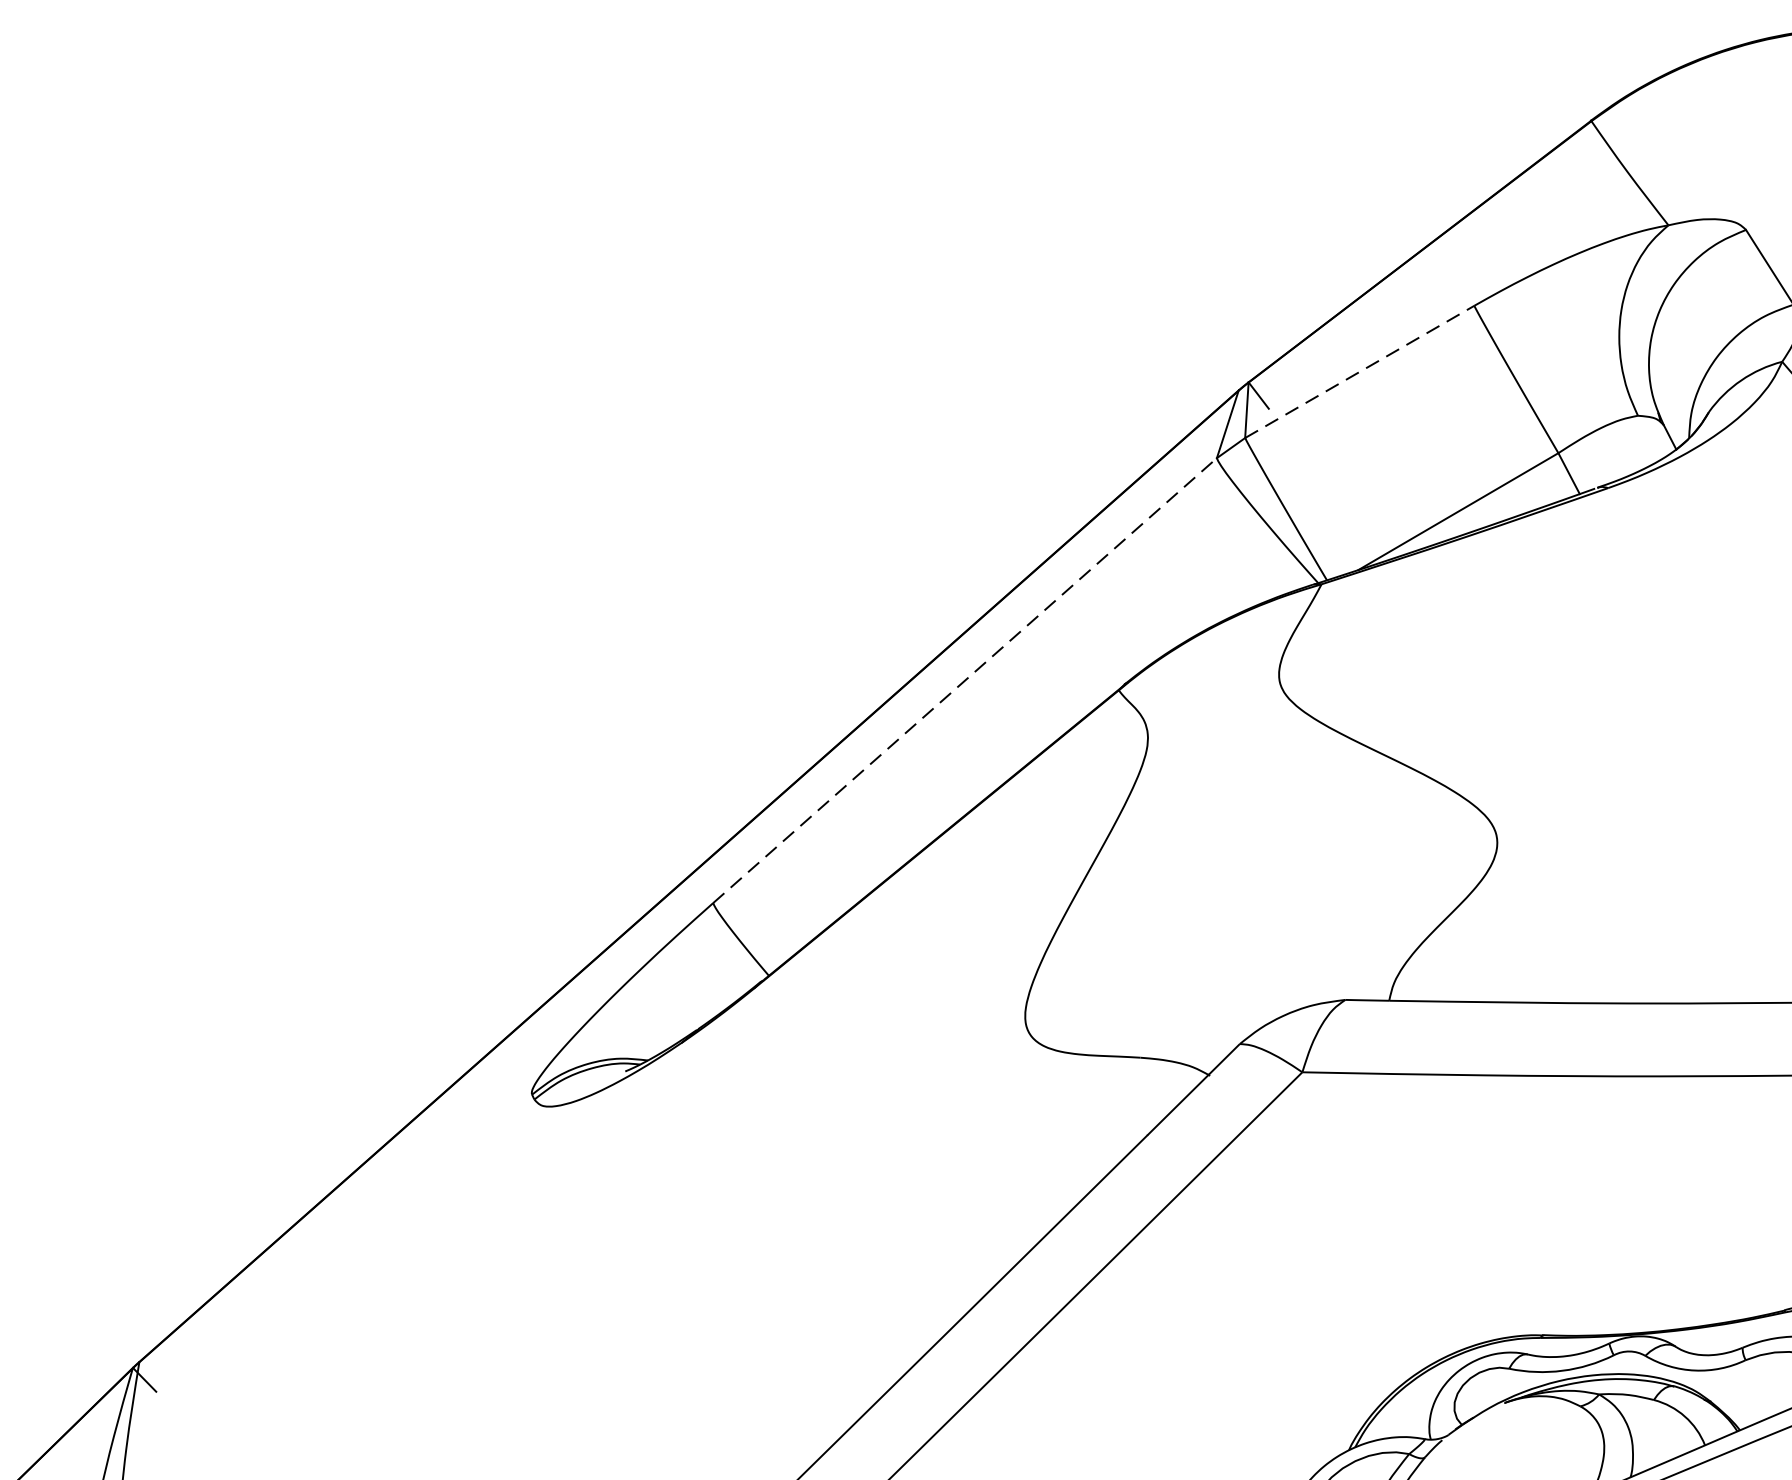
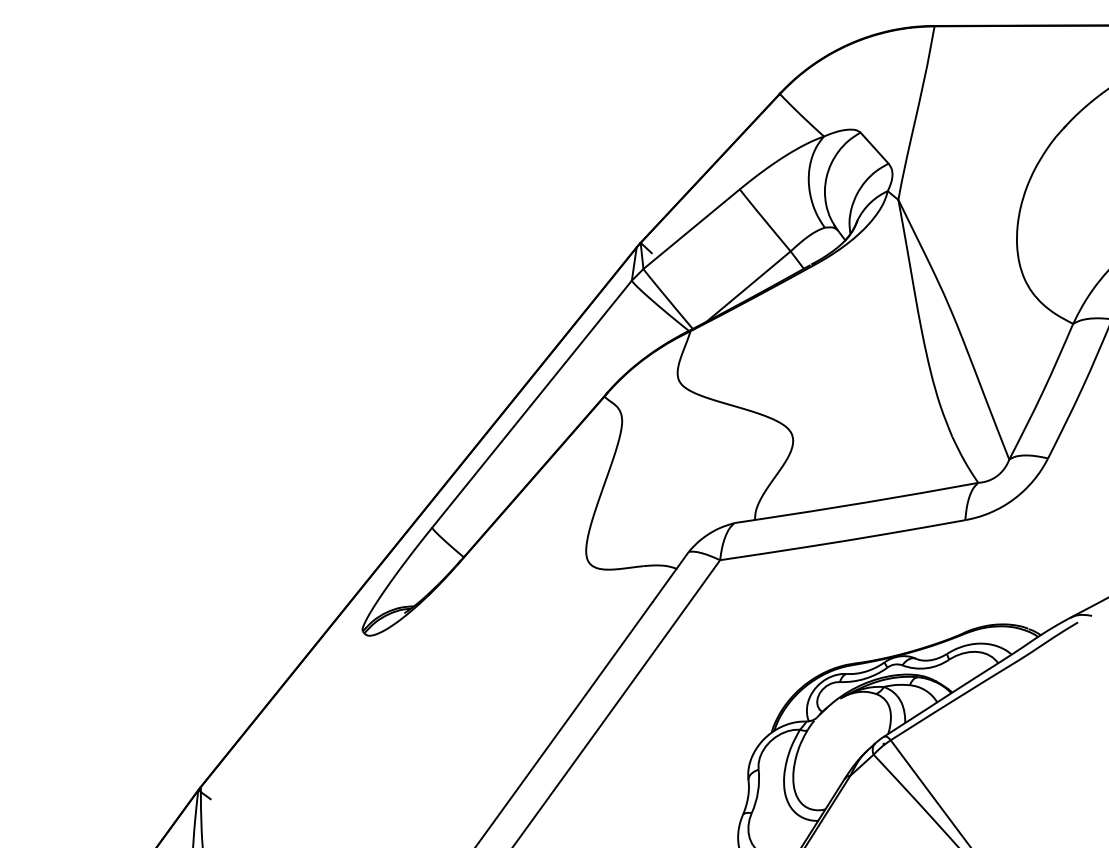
line: (1359, 372) -> (691, 229), dashed -> solid
line: (965, 681) -> (532, 404), dashed -> solid

